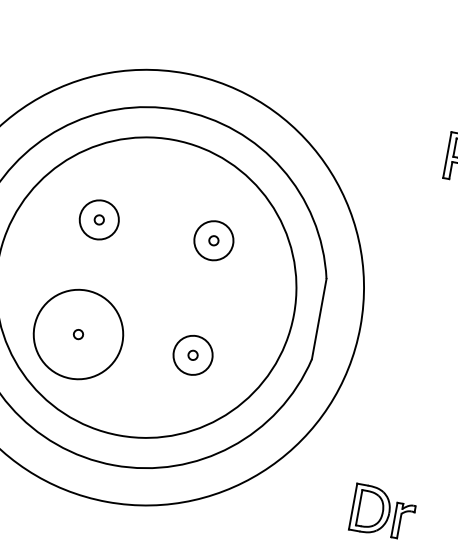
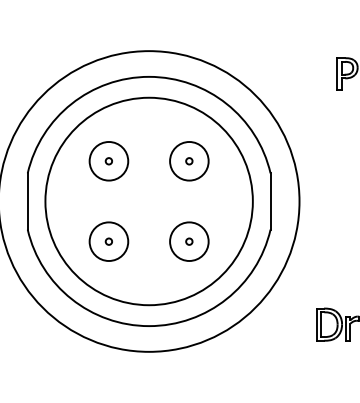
circle: (98, 220) -> (108, 161), size x1.43
circle: (214, 241) -> (189, 161), size x1.43
circle: (77, 334) -> (108, 241), size x0.62
circle: (193, 355) -> (189, 241), size x1.43

